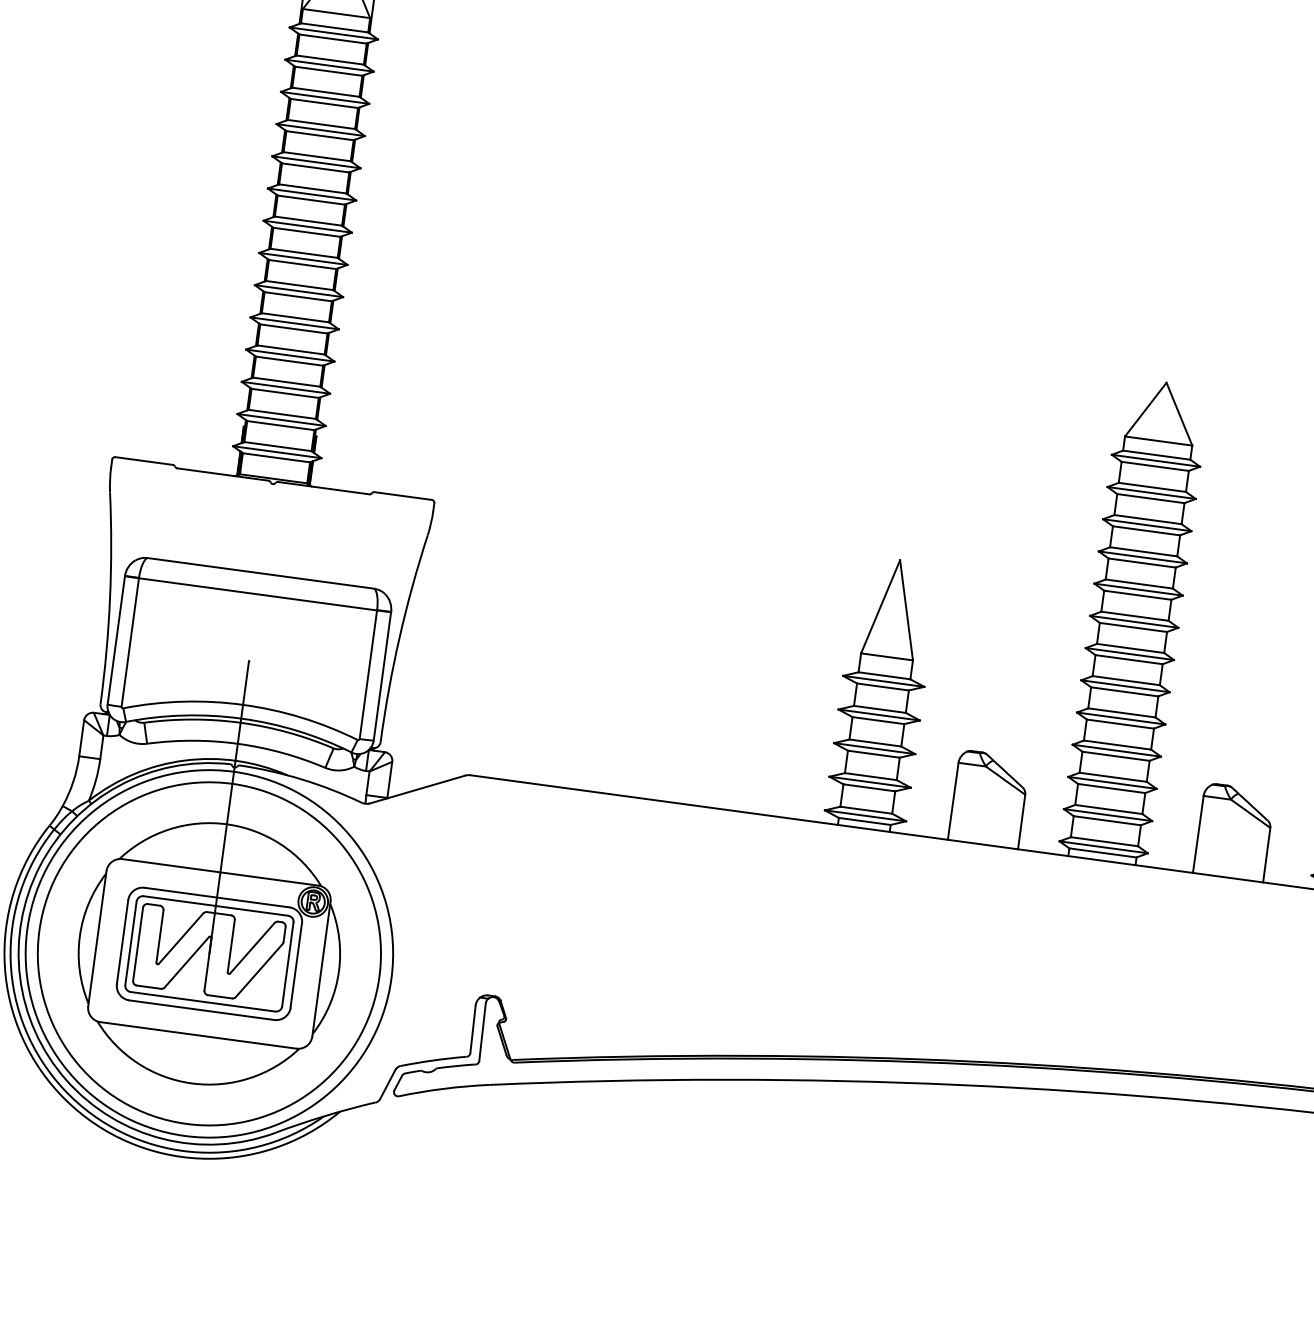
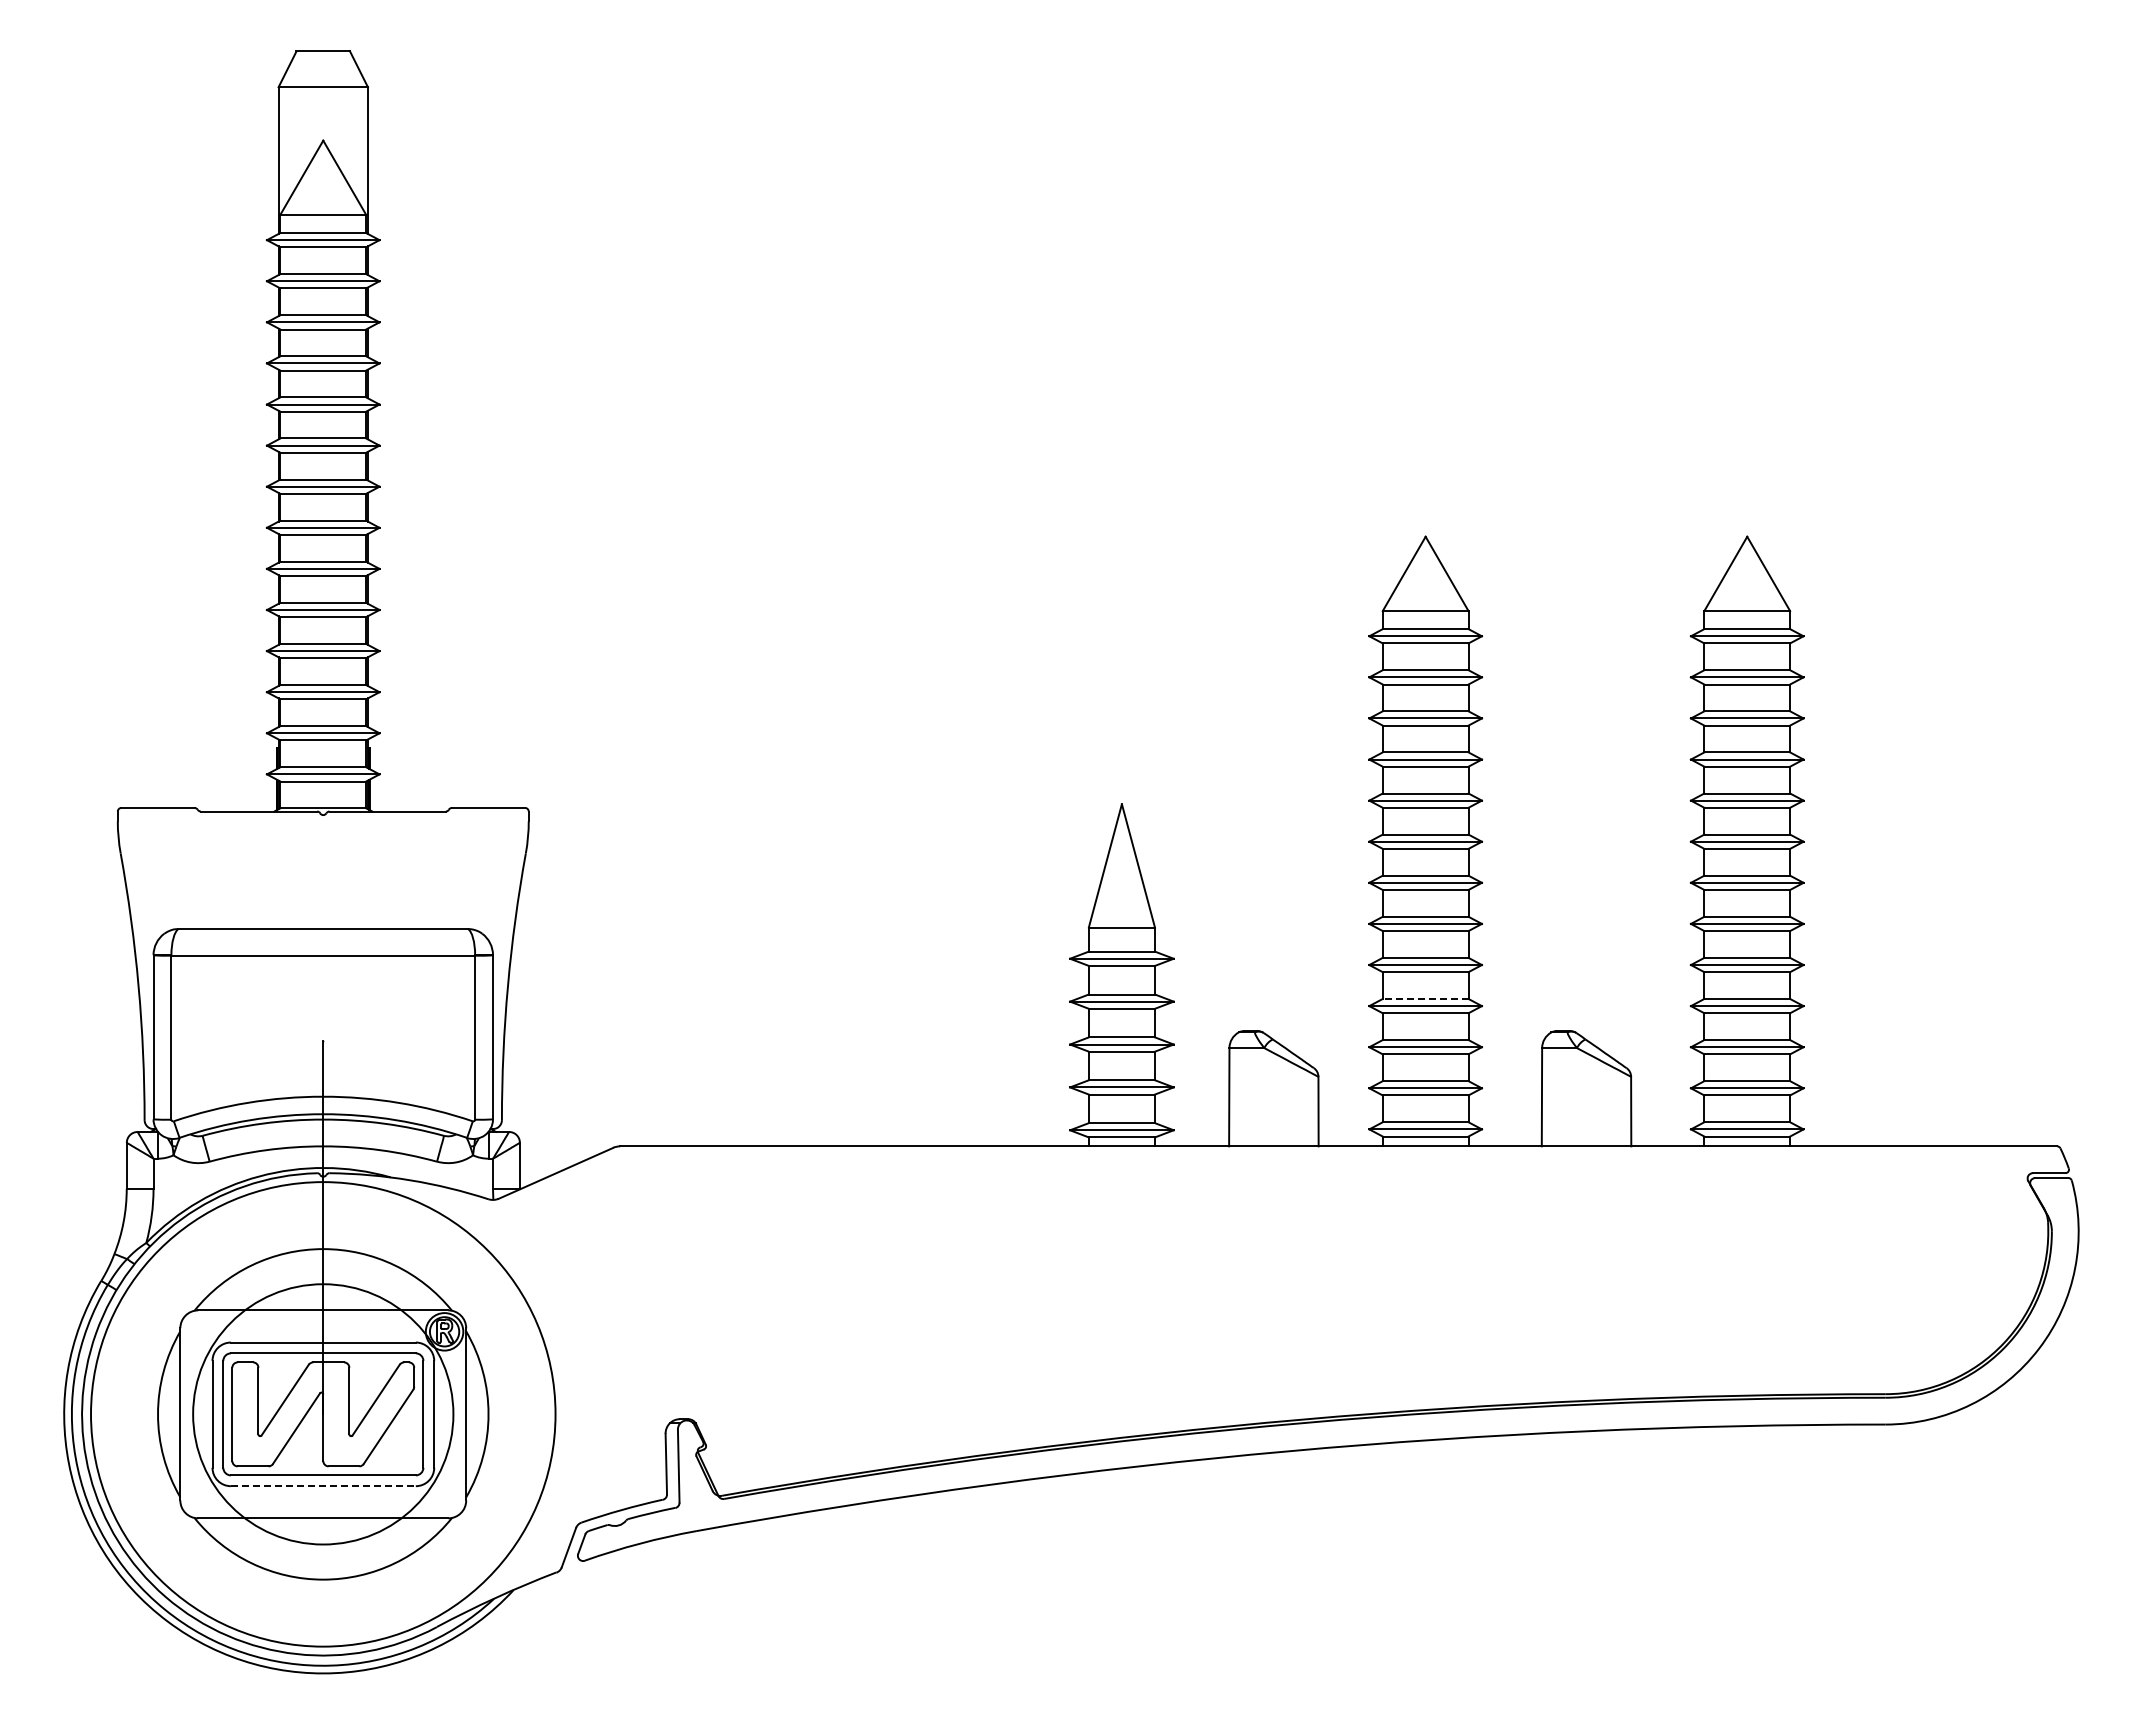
line: (1117, 744) -> (1425, 998), solid -> dashed
circle: (209, 954) -> (323, 1414), size x0.6
line: (201, 1010) -> (323, 1486), solid -> dashed

